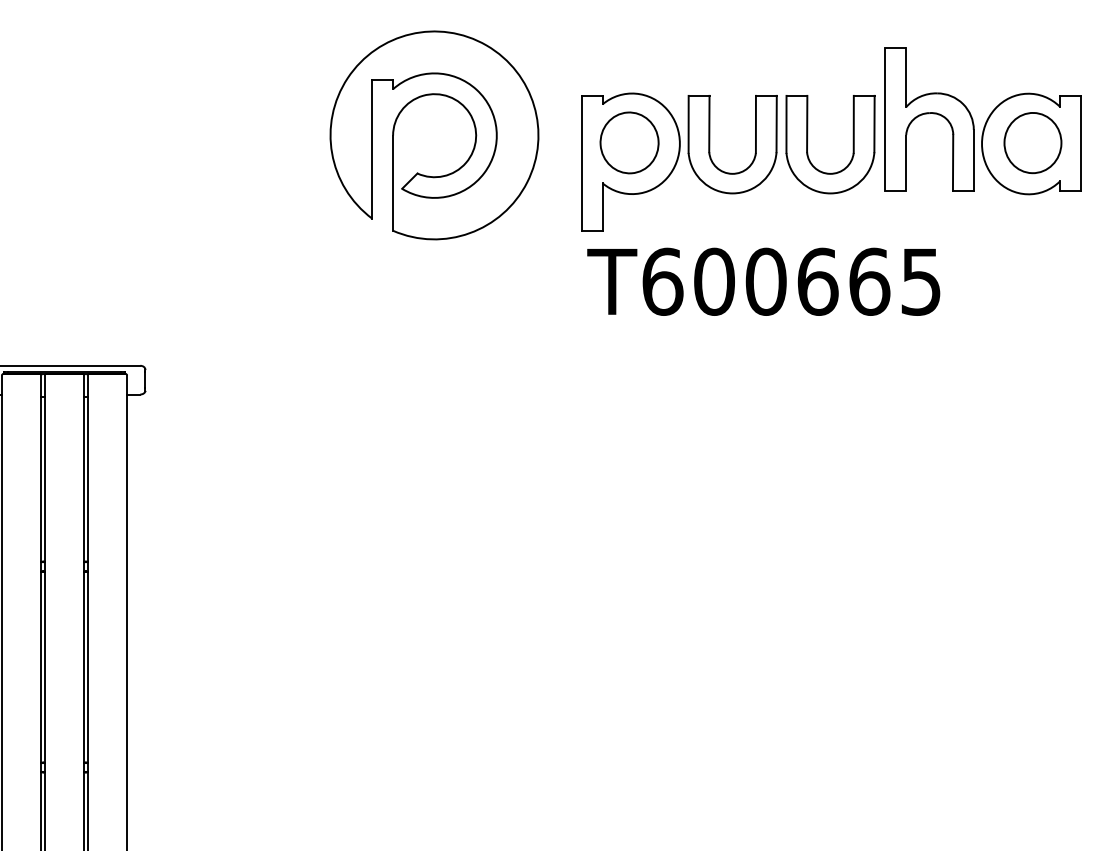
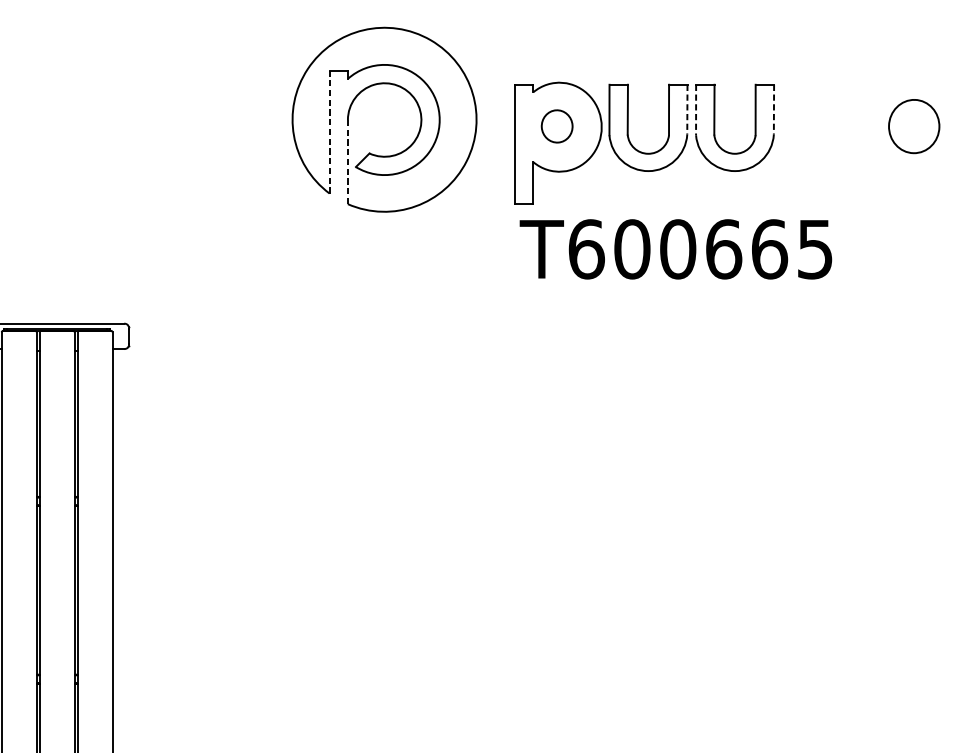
part: (982, 121) -> (869, 107), removed
line: (776, 124) -> (687, 110), solid -> dashed
line: (786, 124) -> (696, 110), solid -> dashed
line: (874, 124) -> (773, 110), solid -> dashed
part: (629, 142) -> (557, 126), size x0.6
line: (372, 149) -> (329, 132), solid -> dashed
line: (393, 183) -> (348, 162), solid -> dashed

